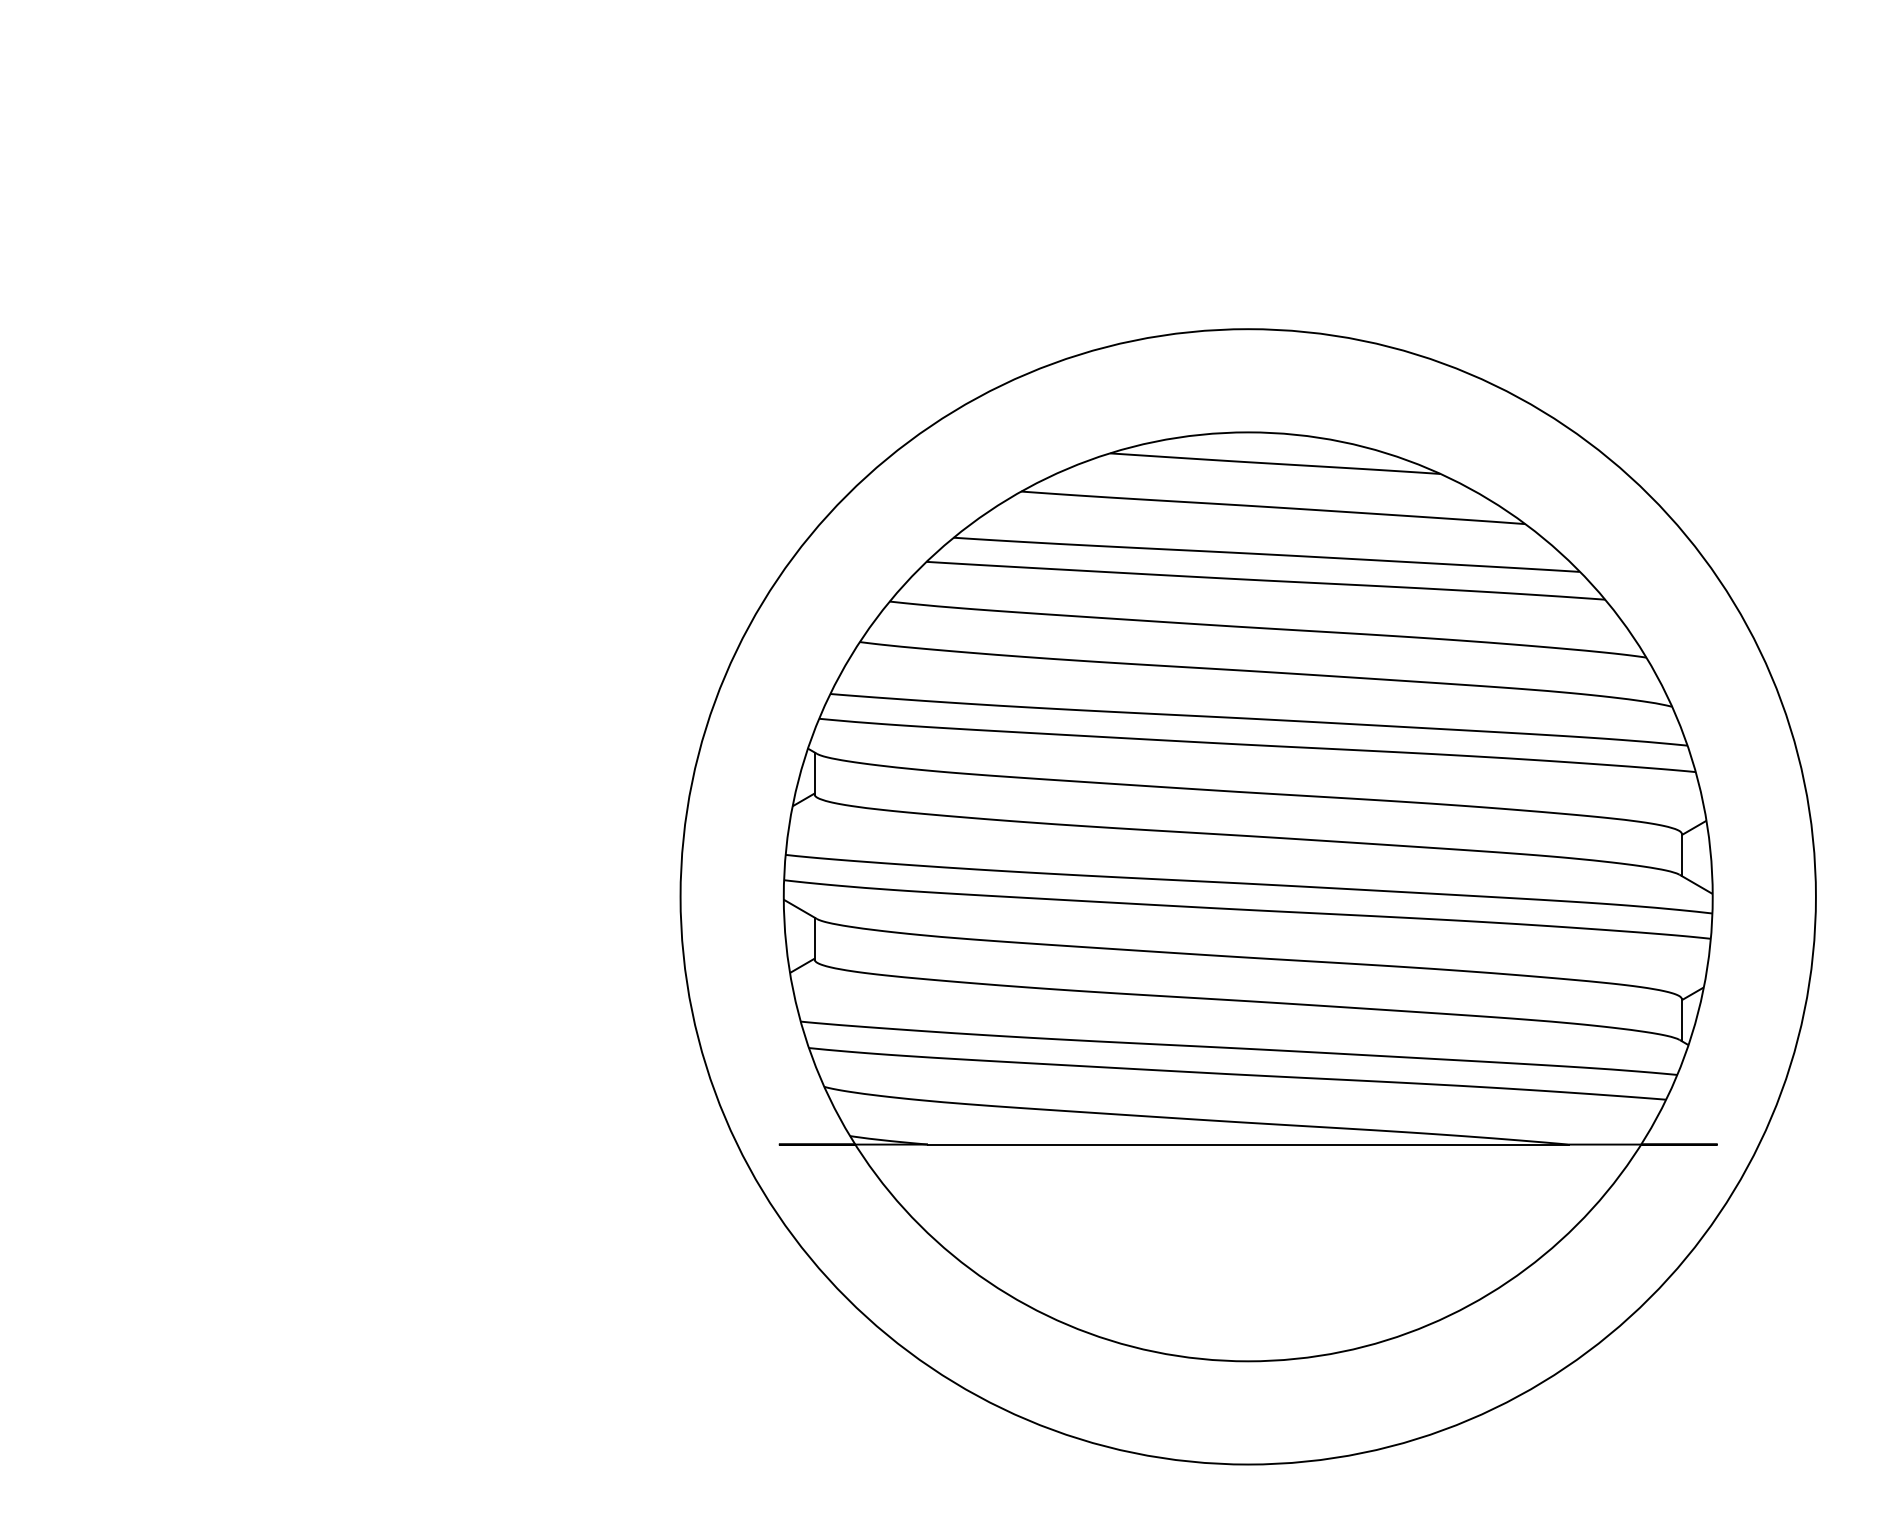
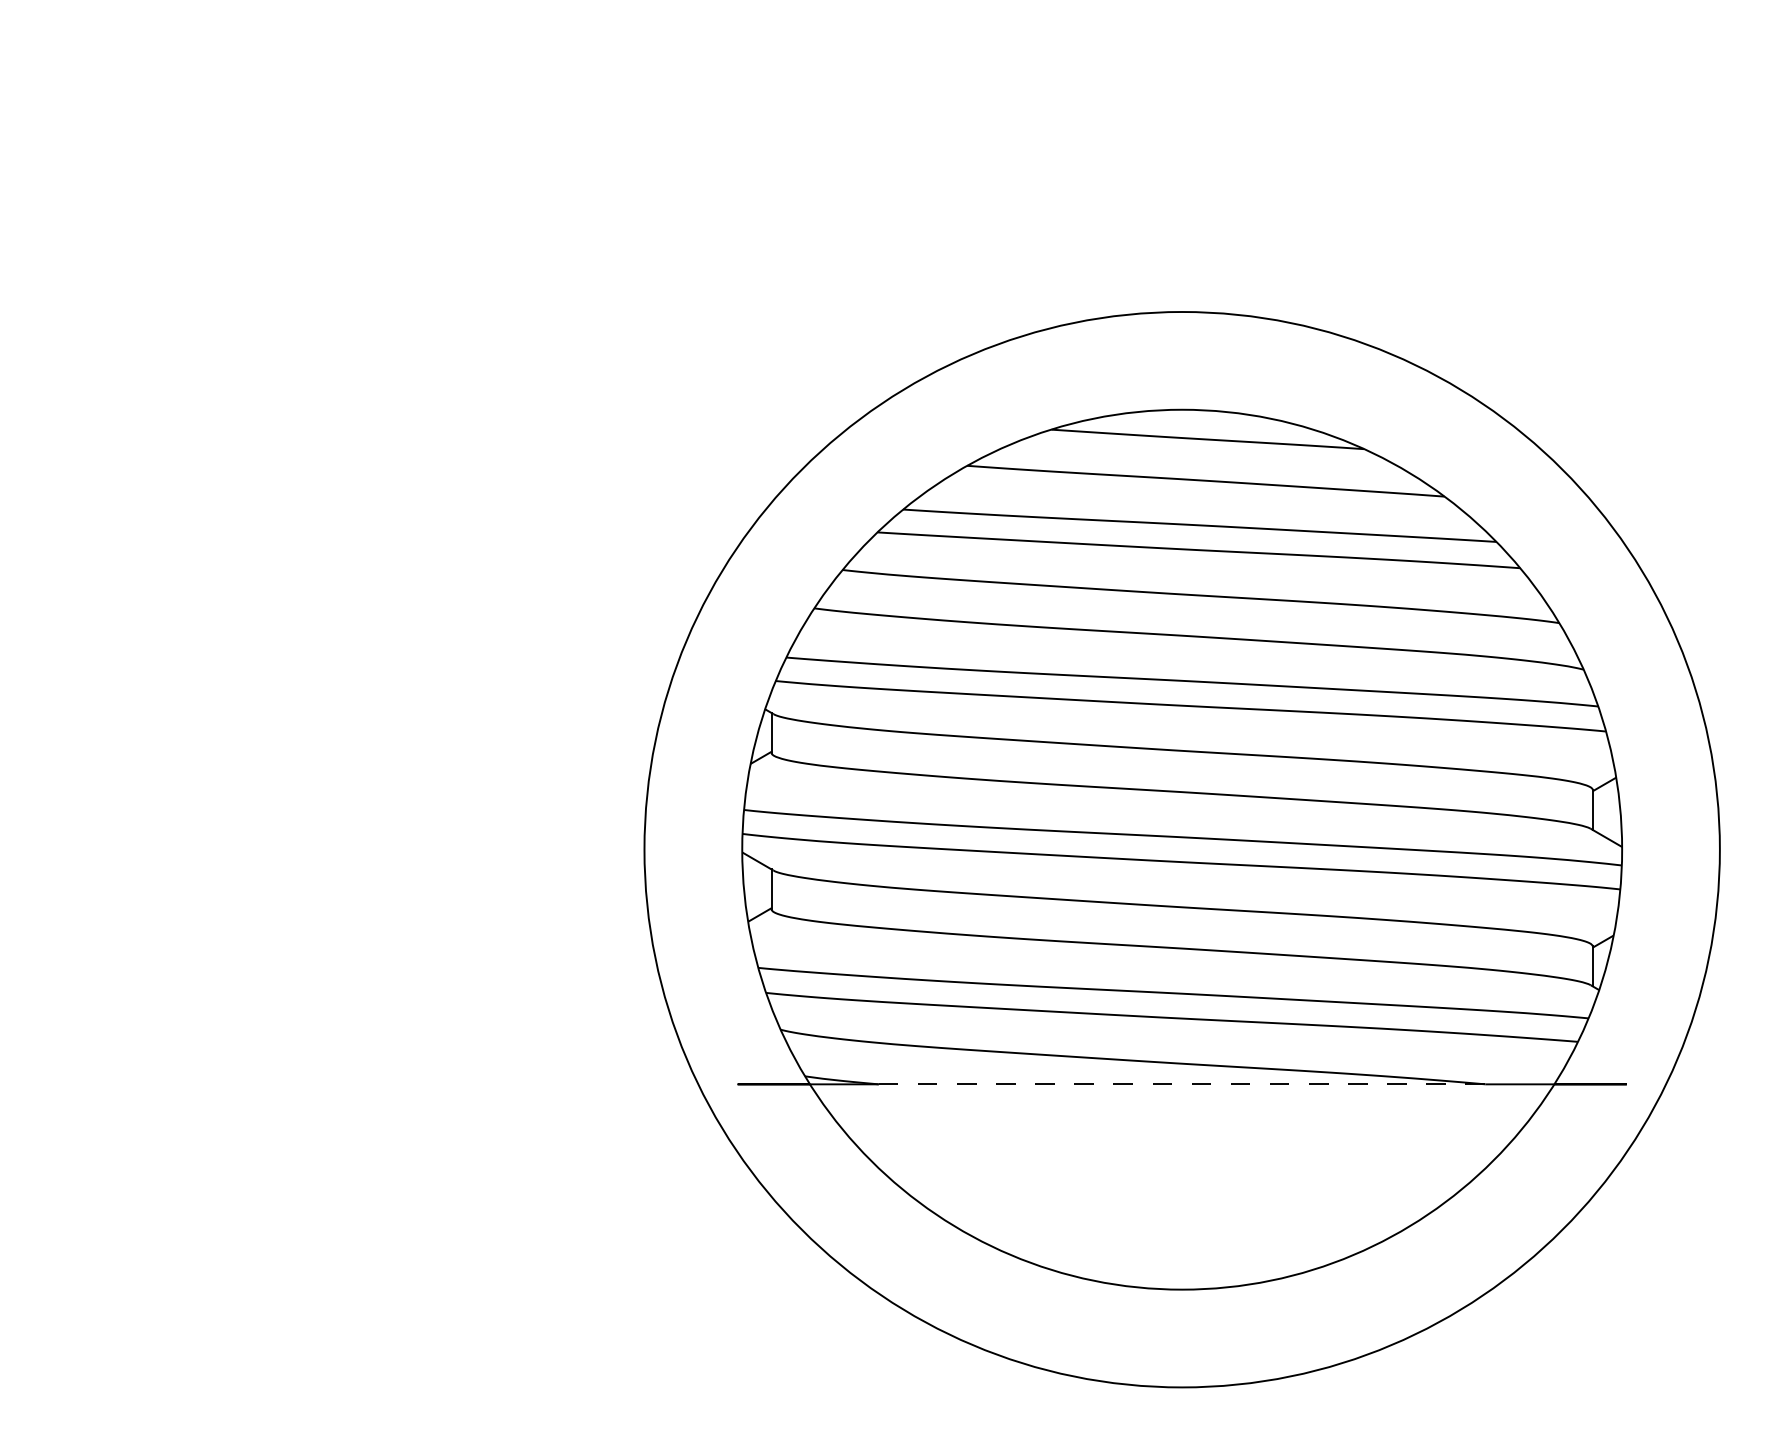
line: (1248, 1144) -> (1182, 1084), solid -> dashed

